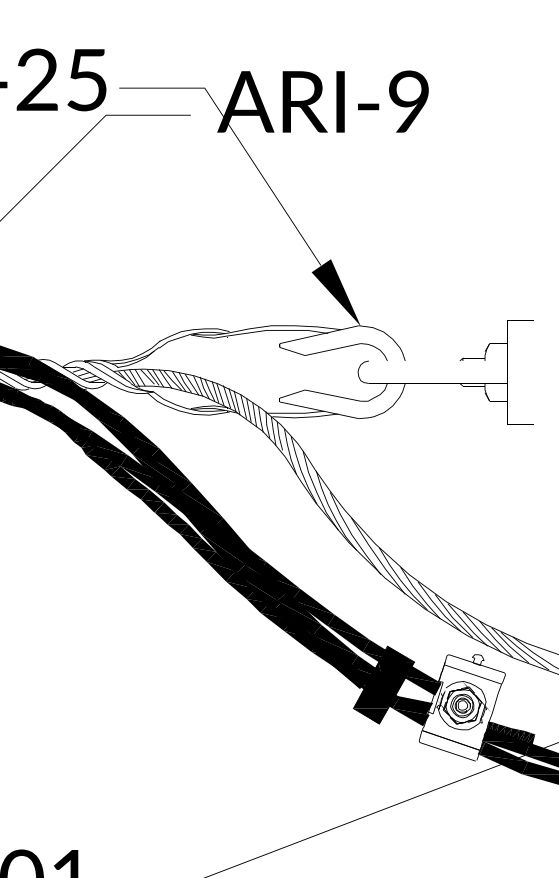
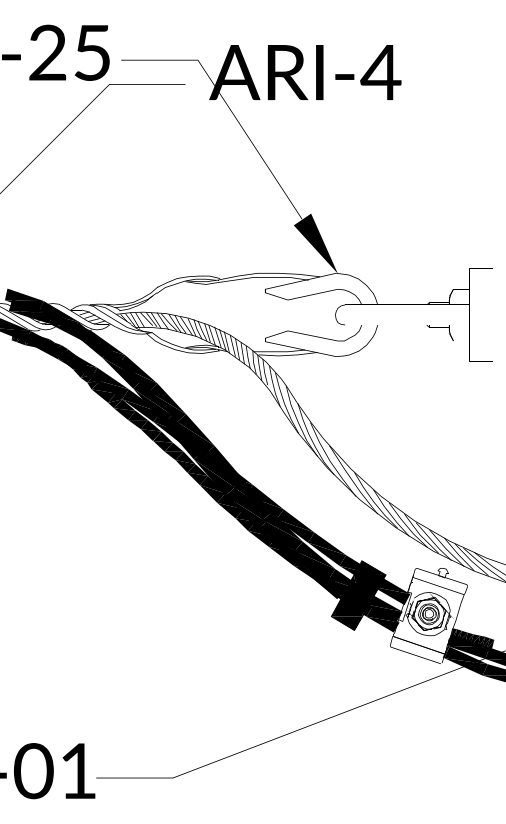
text: (408, 101) -> (380, 72), ARI-9 -> ARI-4
fill: (411, 692) -> (383, 602), added

